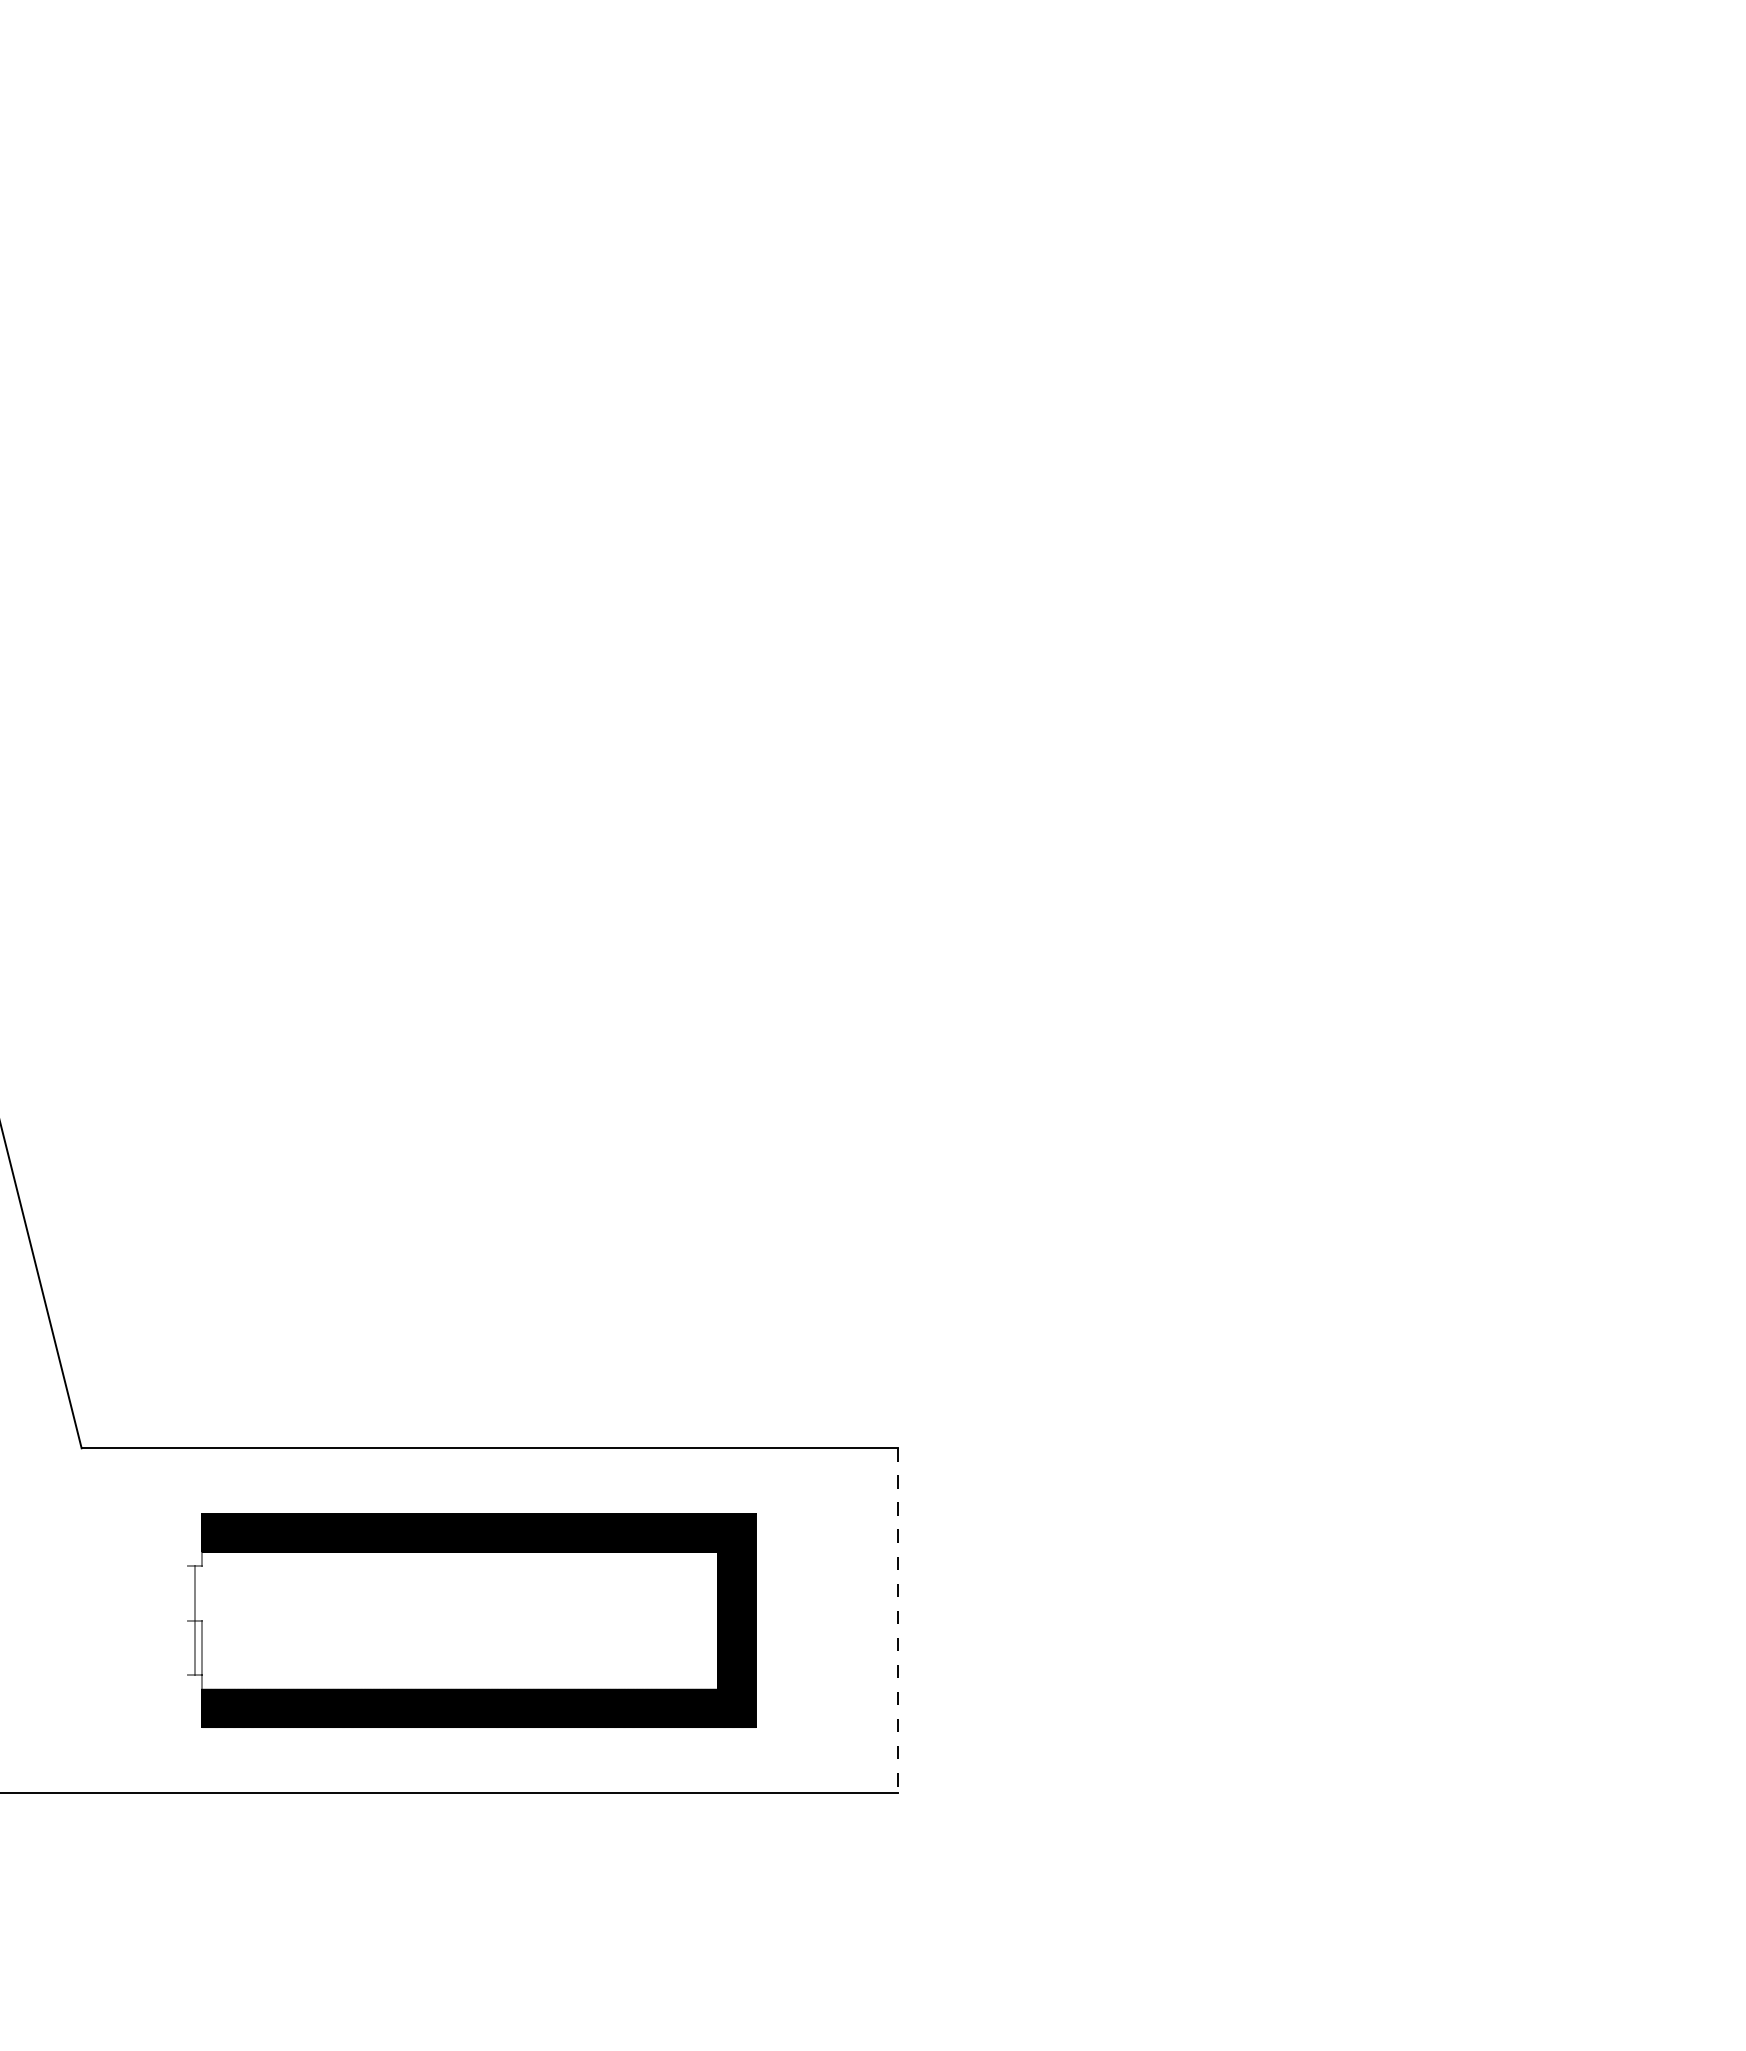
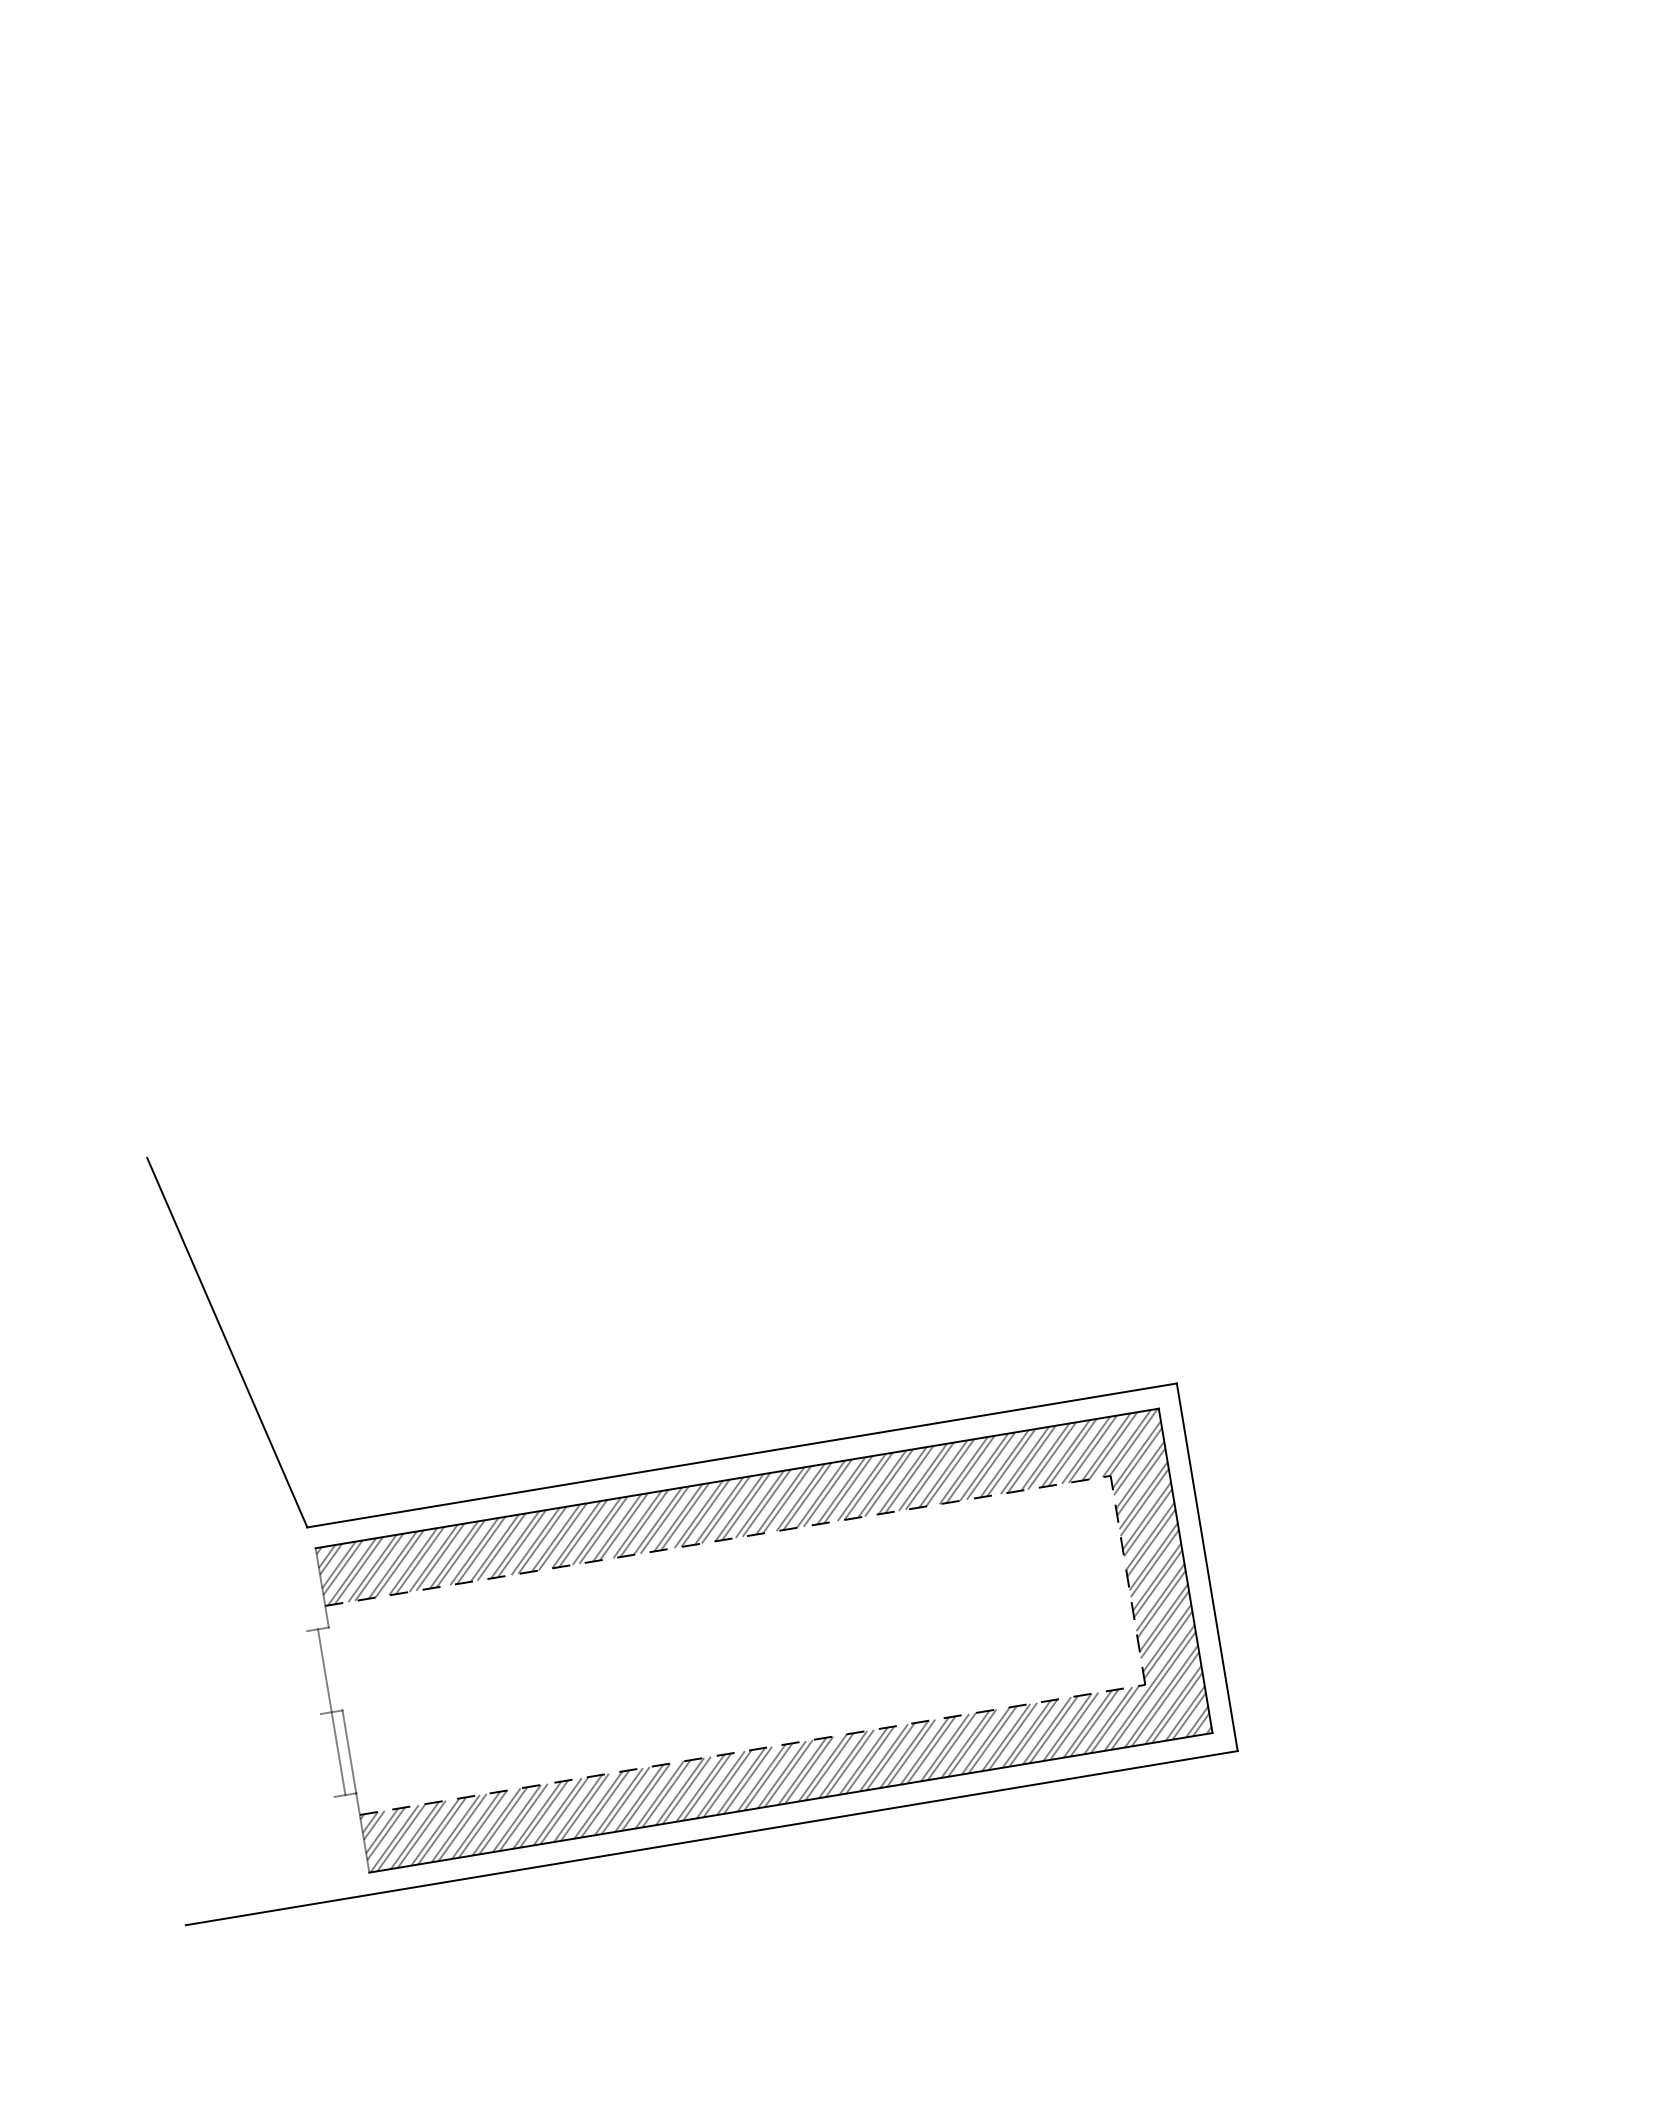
part: (471, 1620) -> (753, 1642), size x1.43
line: (897, 1621) -> (1207, 1568), dashed -> solid

